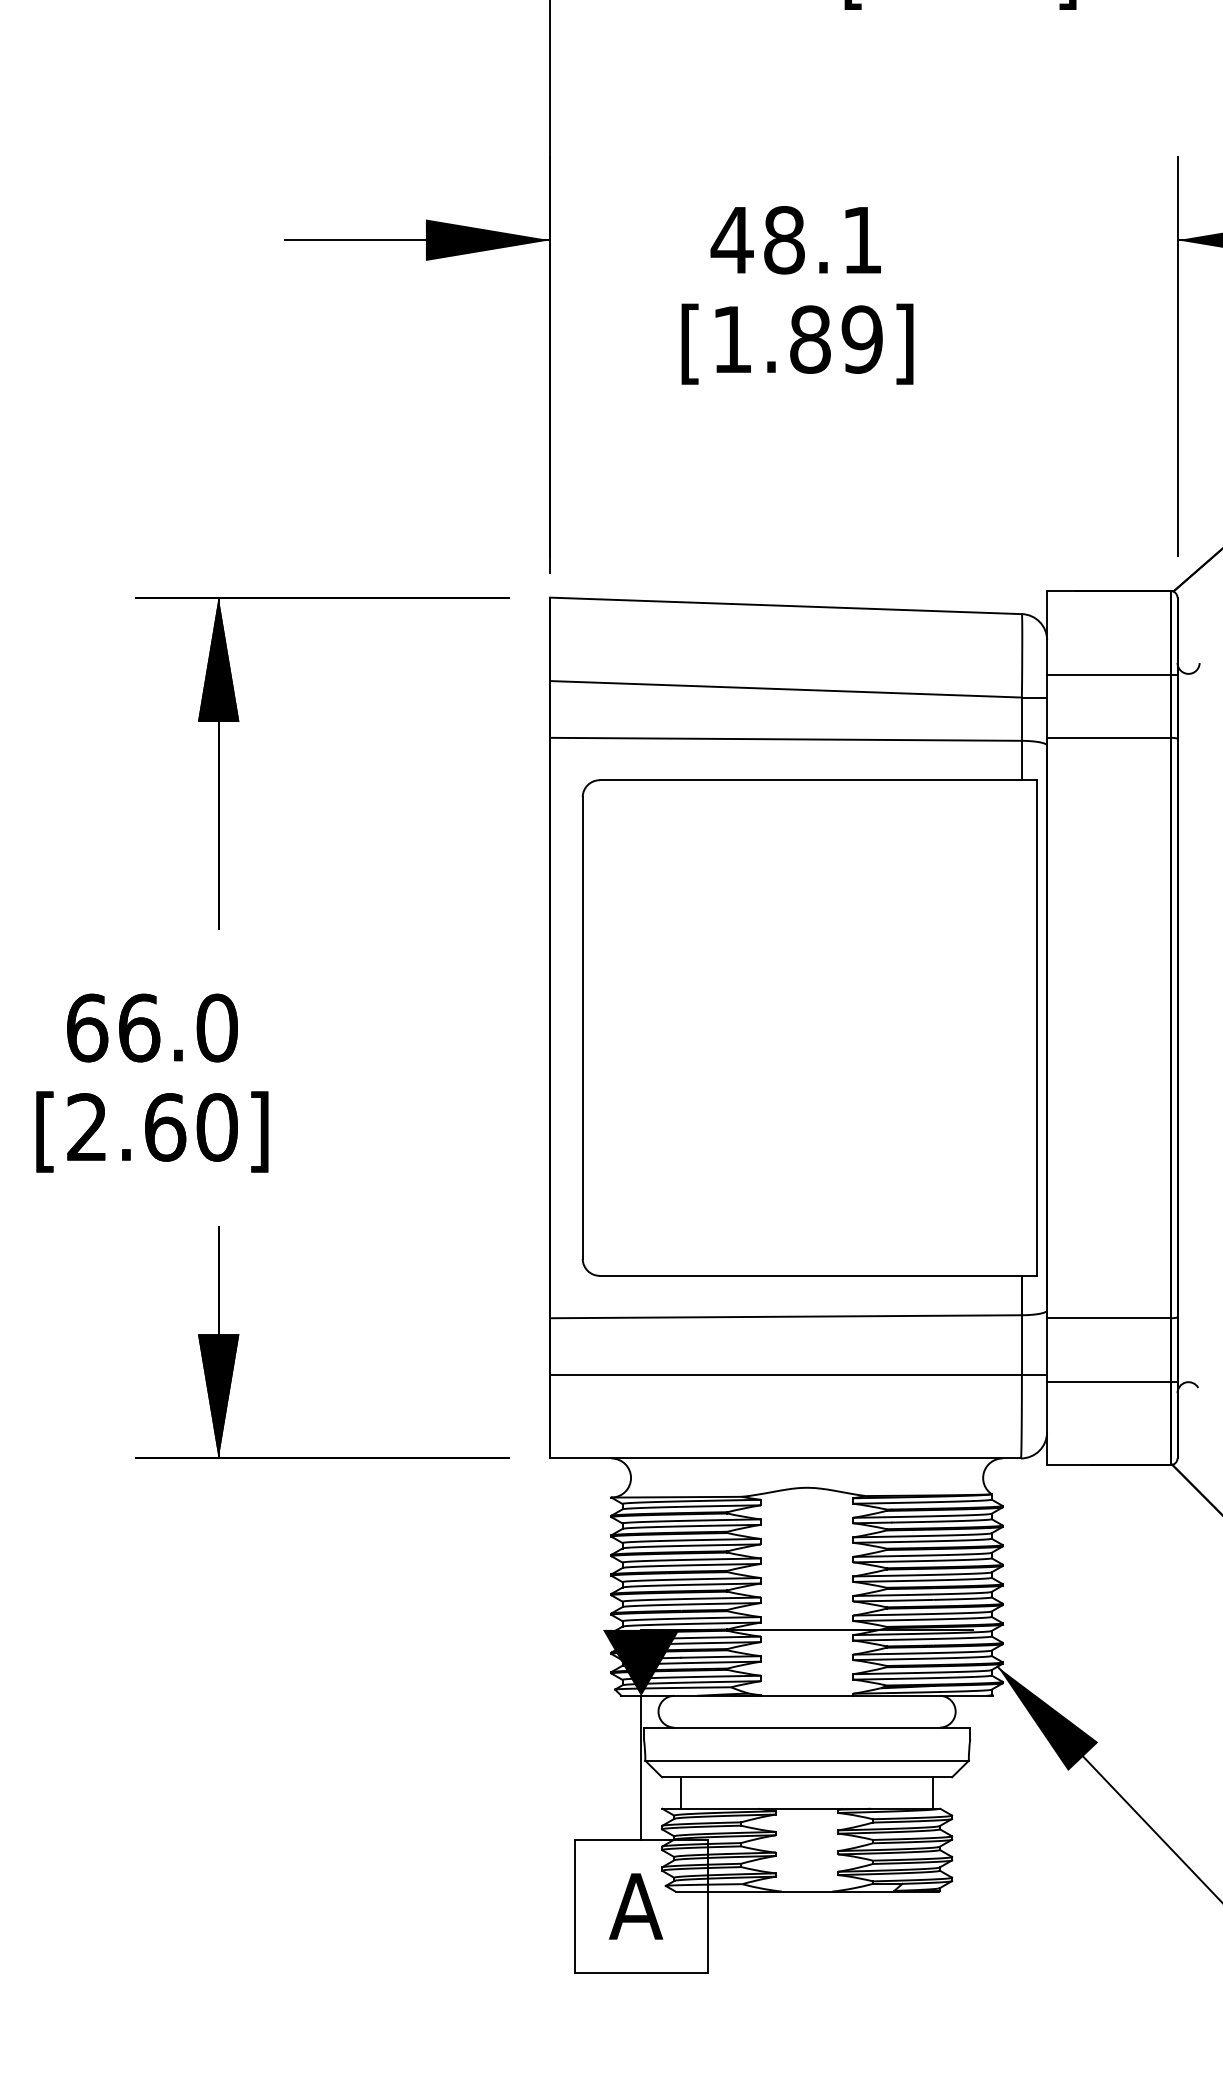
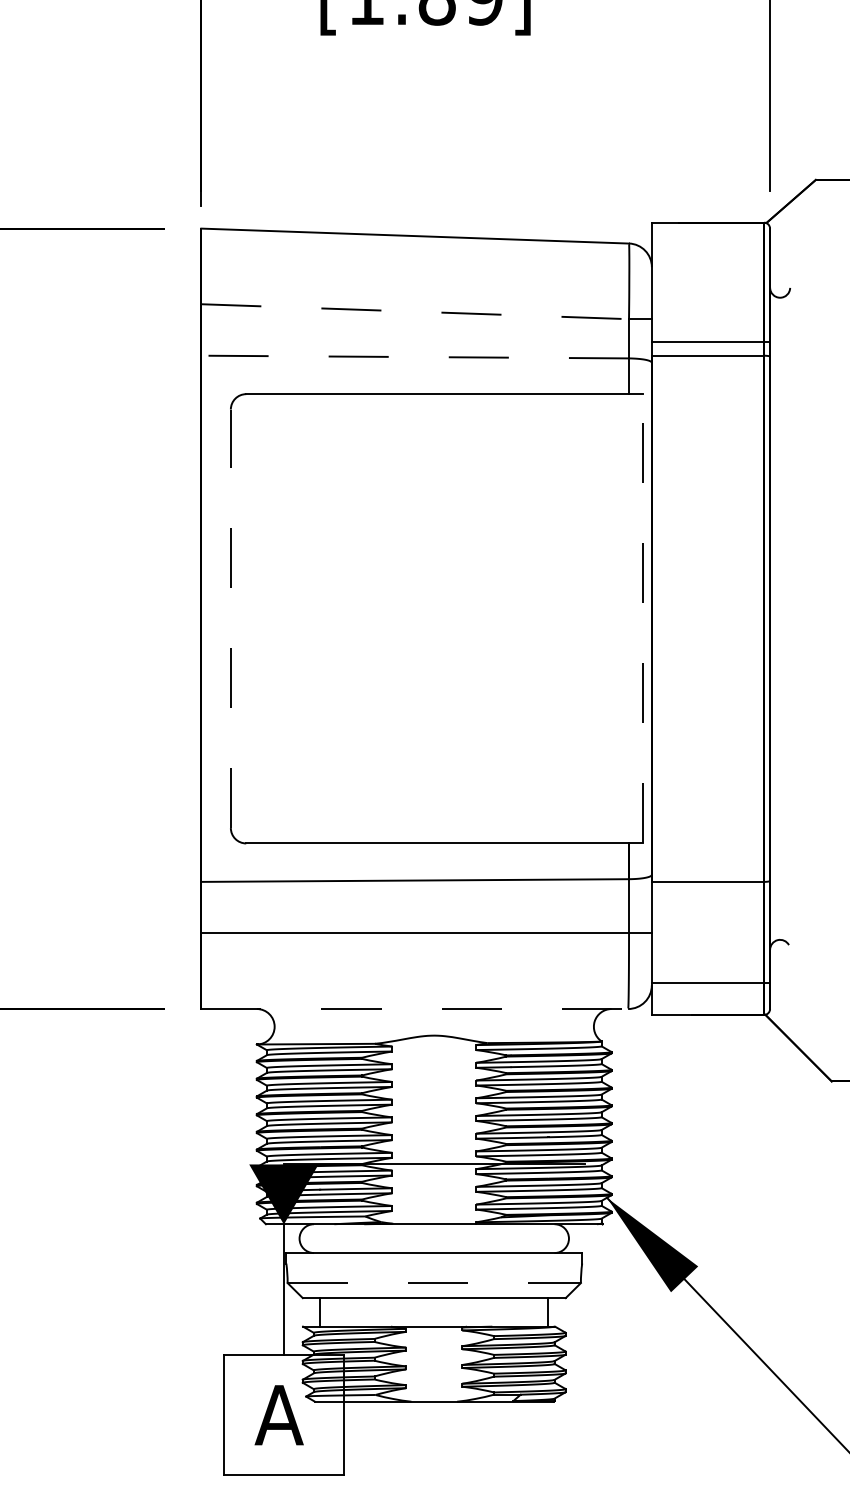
line: (1112, 674) -> (711, 341), moved
line: (786, 689) -> (415, 311), solid -> dashed
line: (786, 739) -> (415, 357), solid -> dashed
line: (582, 1028) -> (230, 619), solid -> dashed
line: (1037, 1028) -> (643, 619), solid -> dashed
line: (1112, 1381) -> (711, 982), moved
line: (786, 1458) -> (415, 1009), solid -> dashed
line: (807, 1760) -> (434, 1282), solid -> dashed

